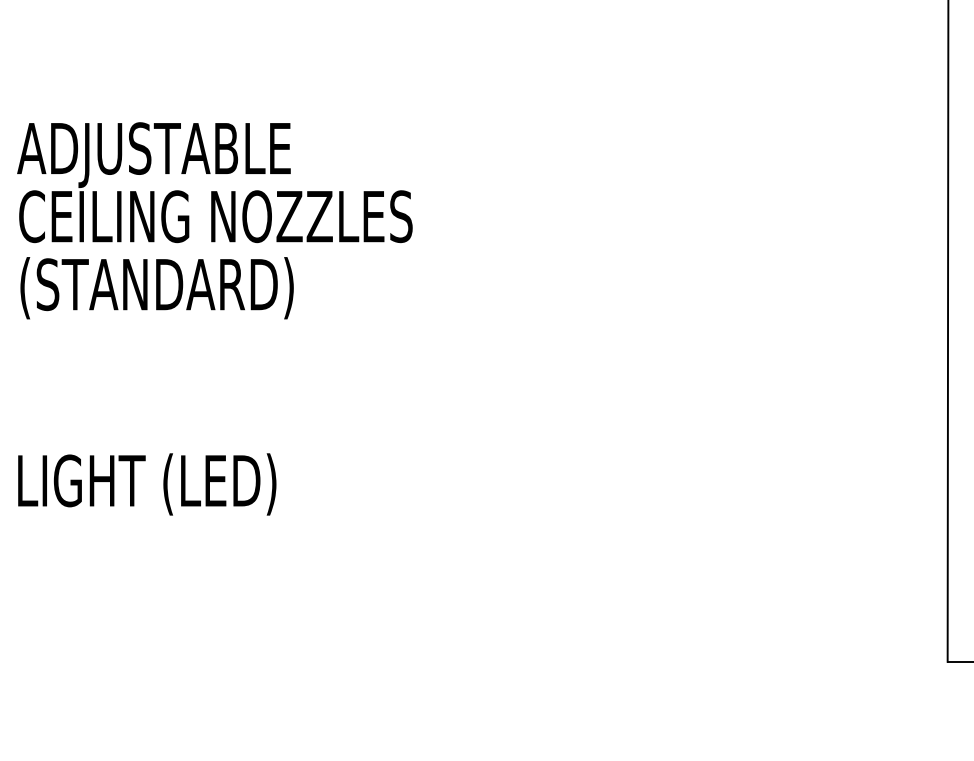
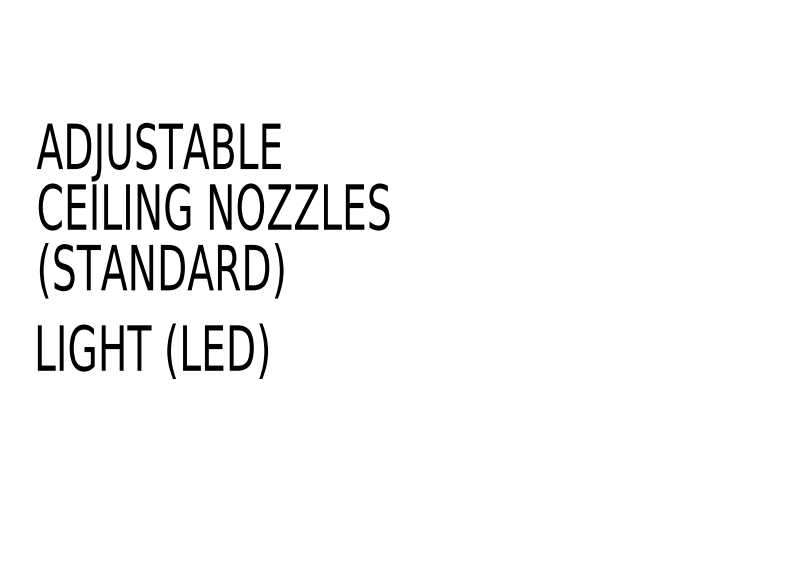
text: (147, 484) -> (153, 351), moved

